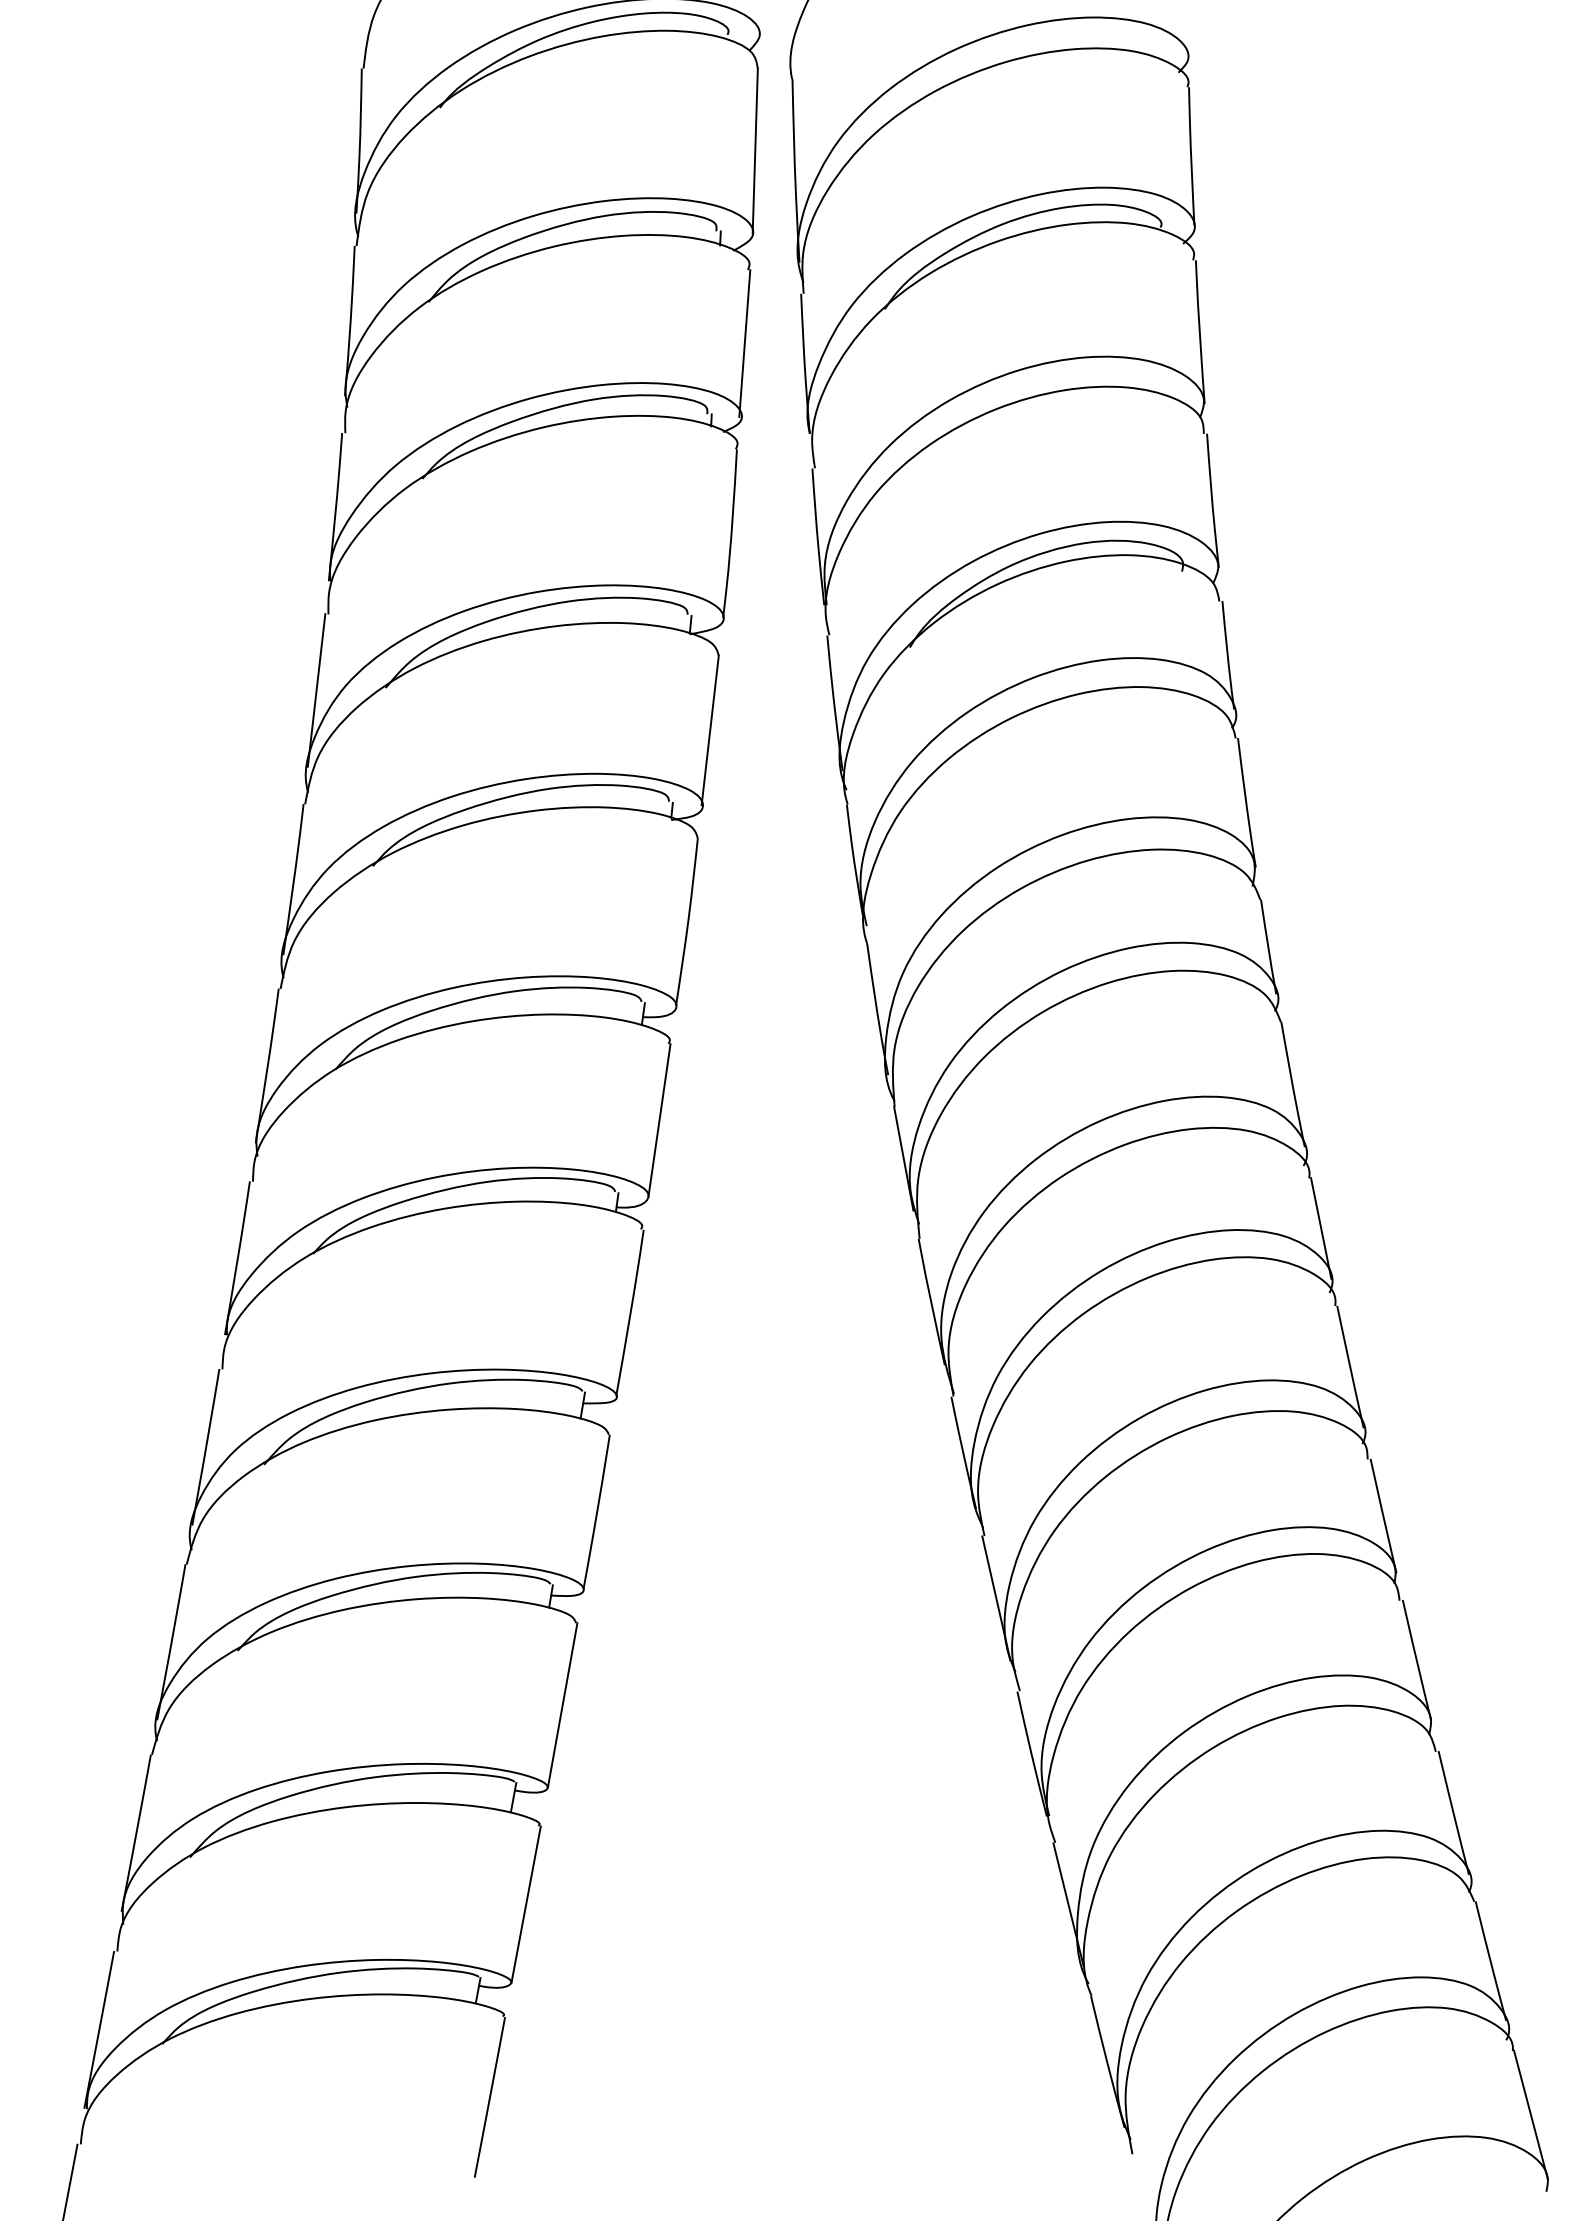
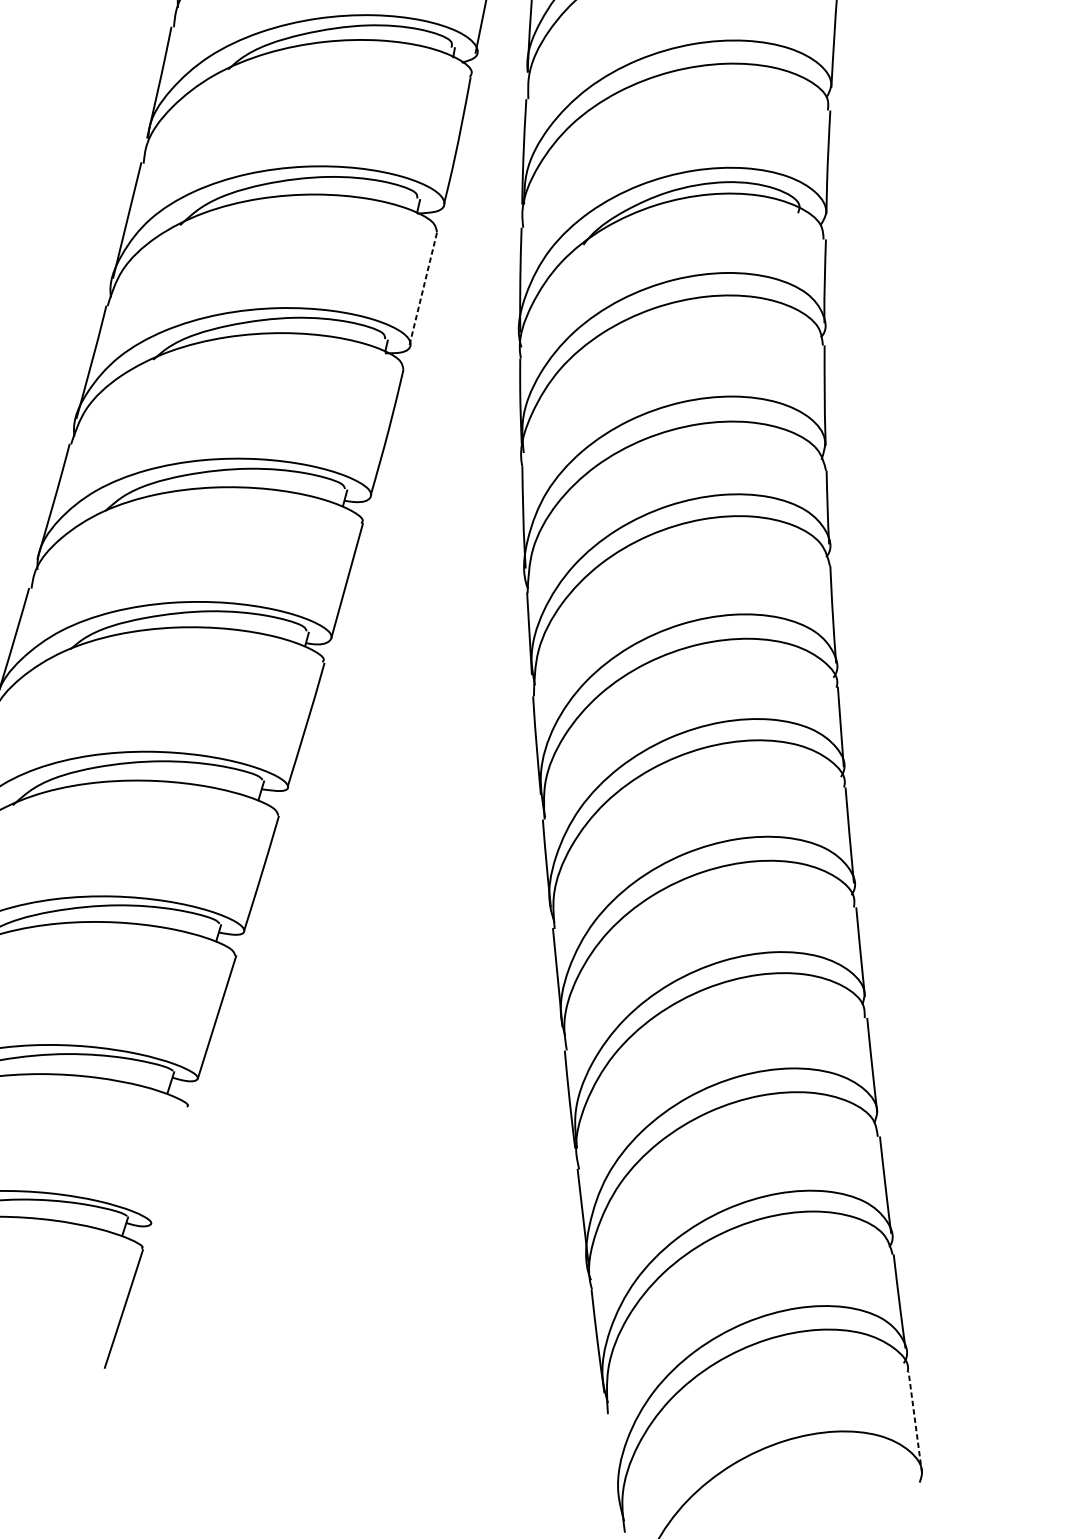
line: (710, 729) -> (423, 288), solid -> dashed
line: (525, 1904) -> (169, 1165), removed
line: (1530, 2114) -> (915, 1422), solid -> dashed

